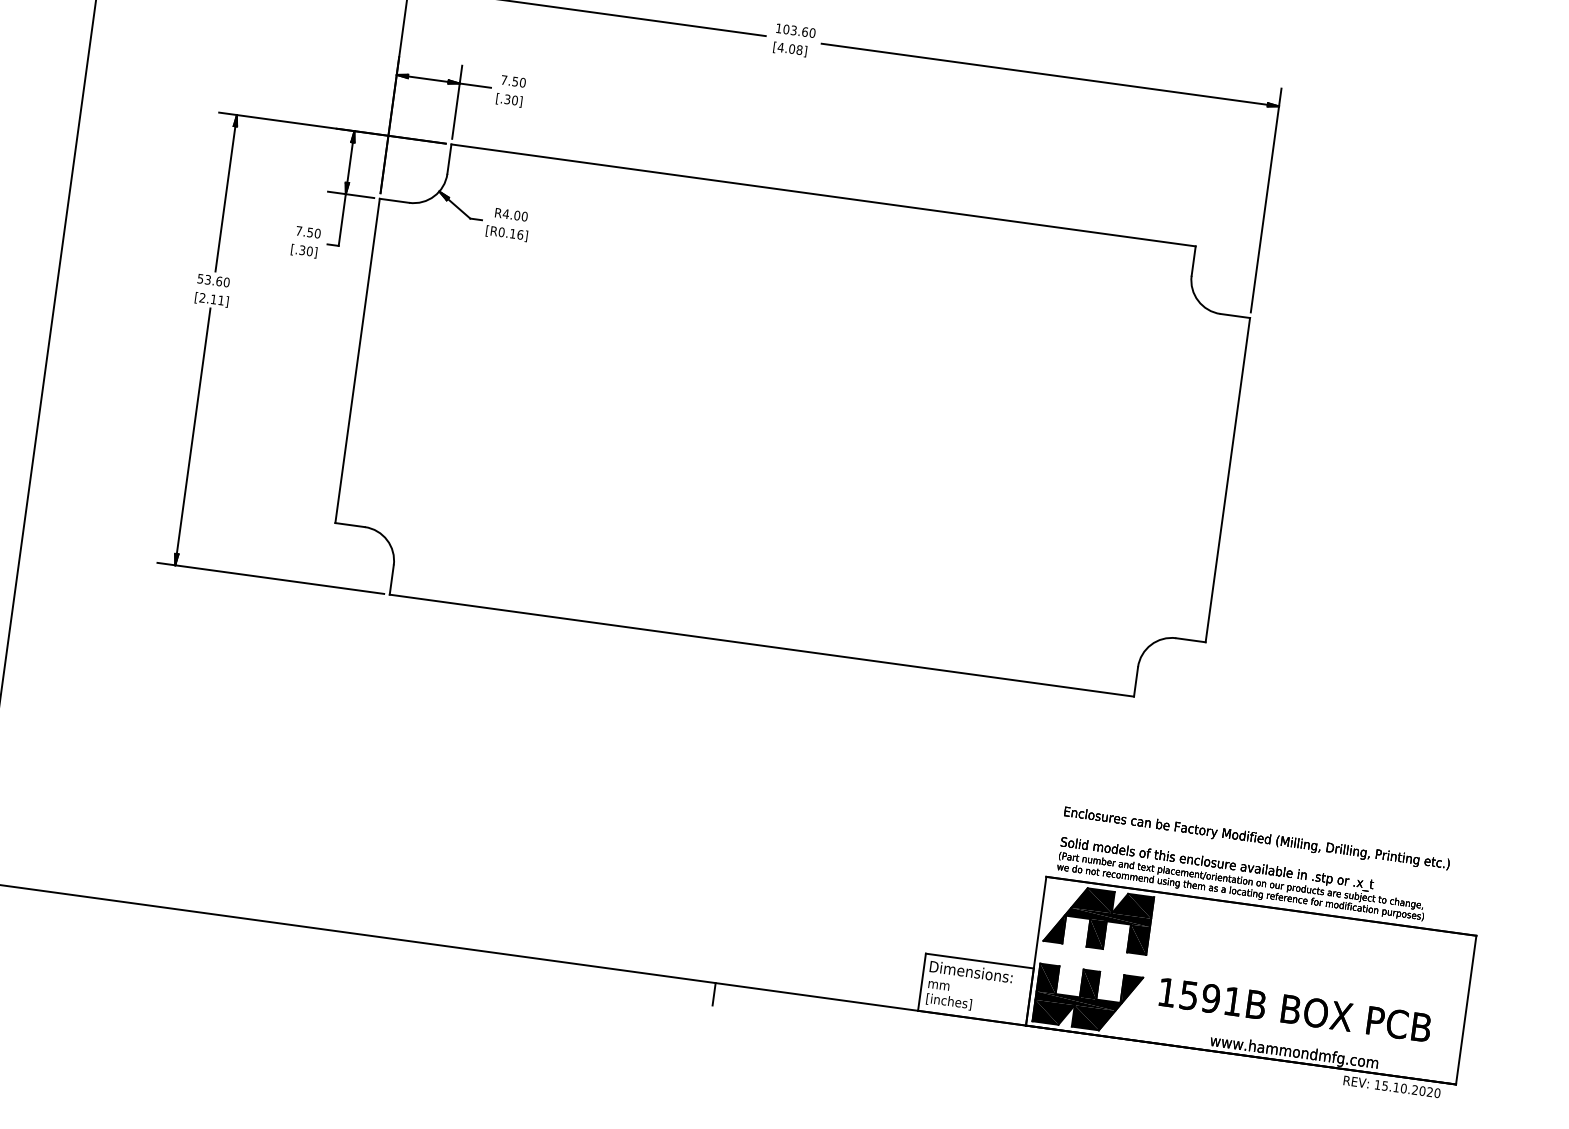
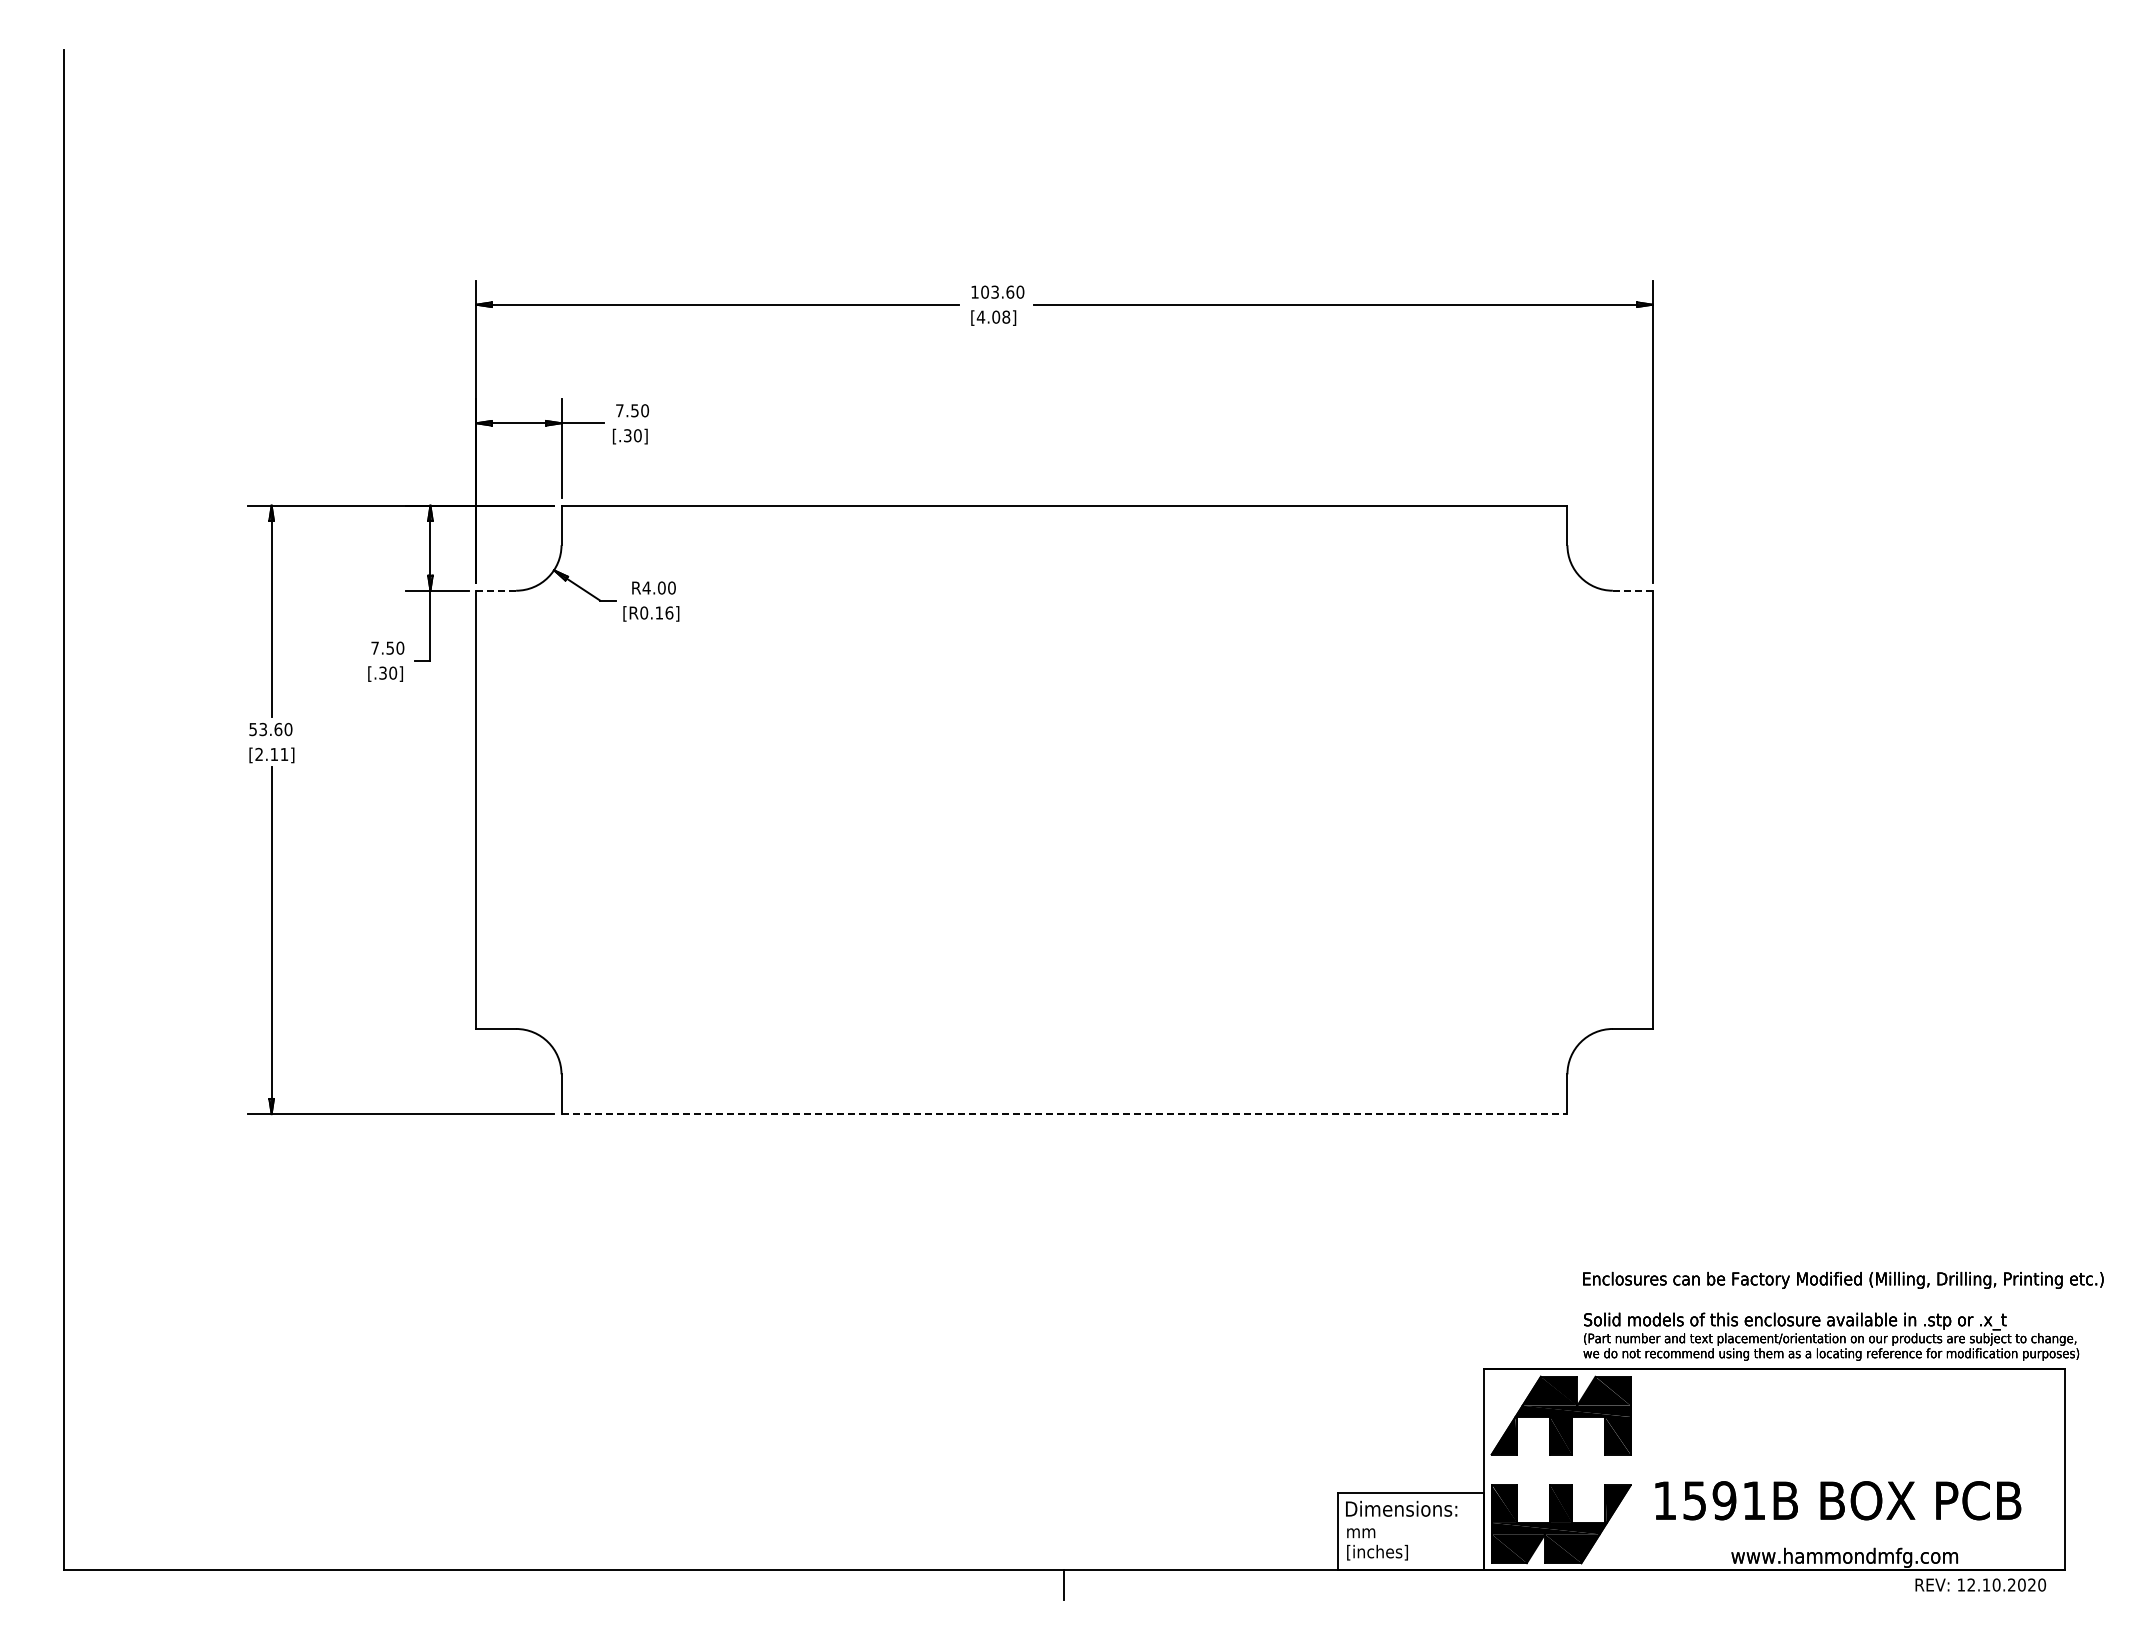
line: (394, 200) -> (496, 590), solid -> dashed
line: (1235, 315) -> (1632, 590), solid -> dashed
line: (761, 645) -> (1064, 1114), solid -> dashed
text: (1253, 864) -> (1843, 1315), moved
text: (1385, 1085) -> (1971, 1584), 15.10.2020 -> 12.10.2020

